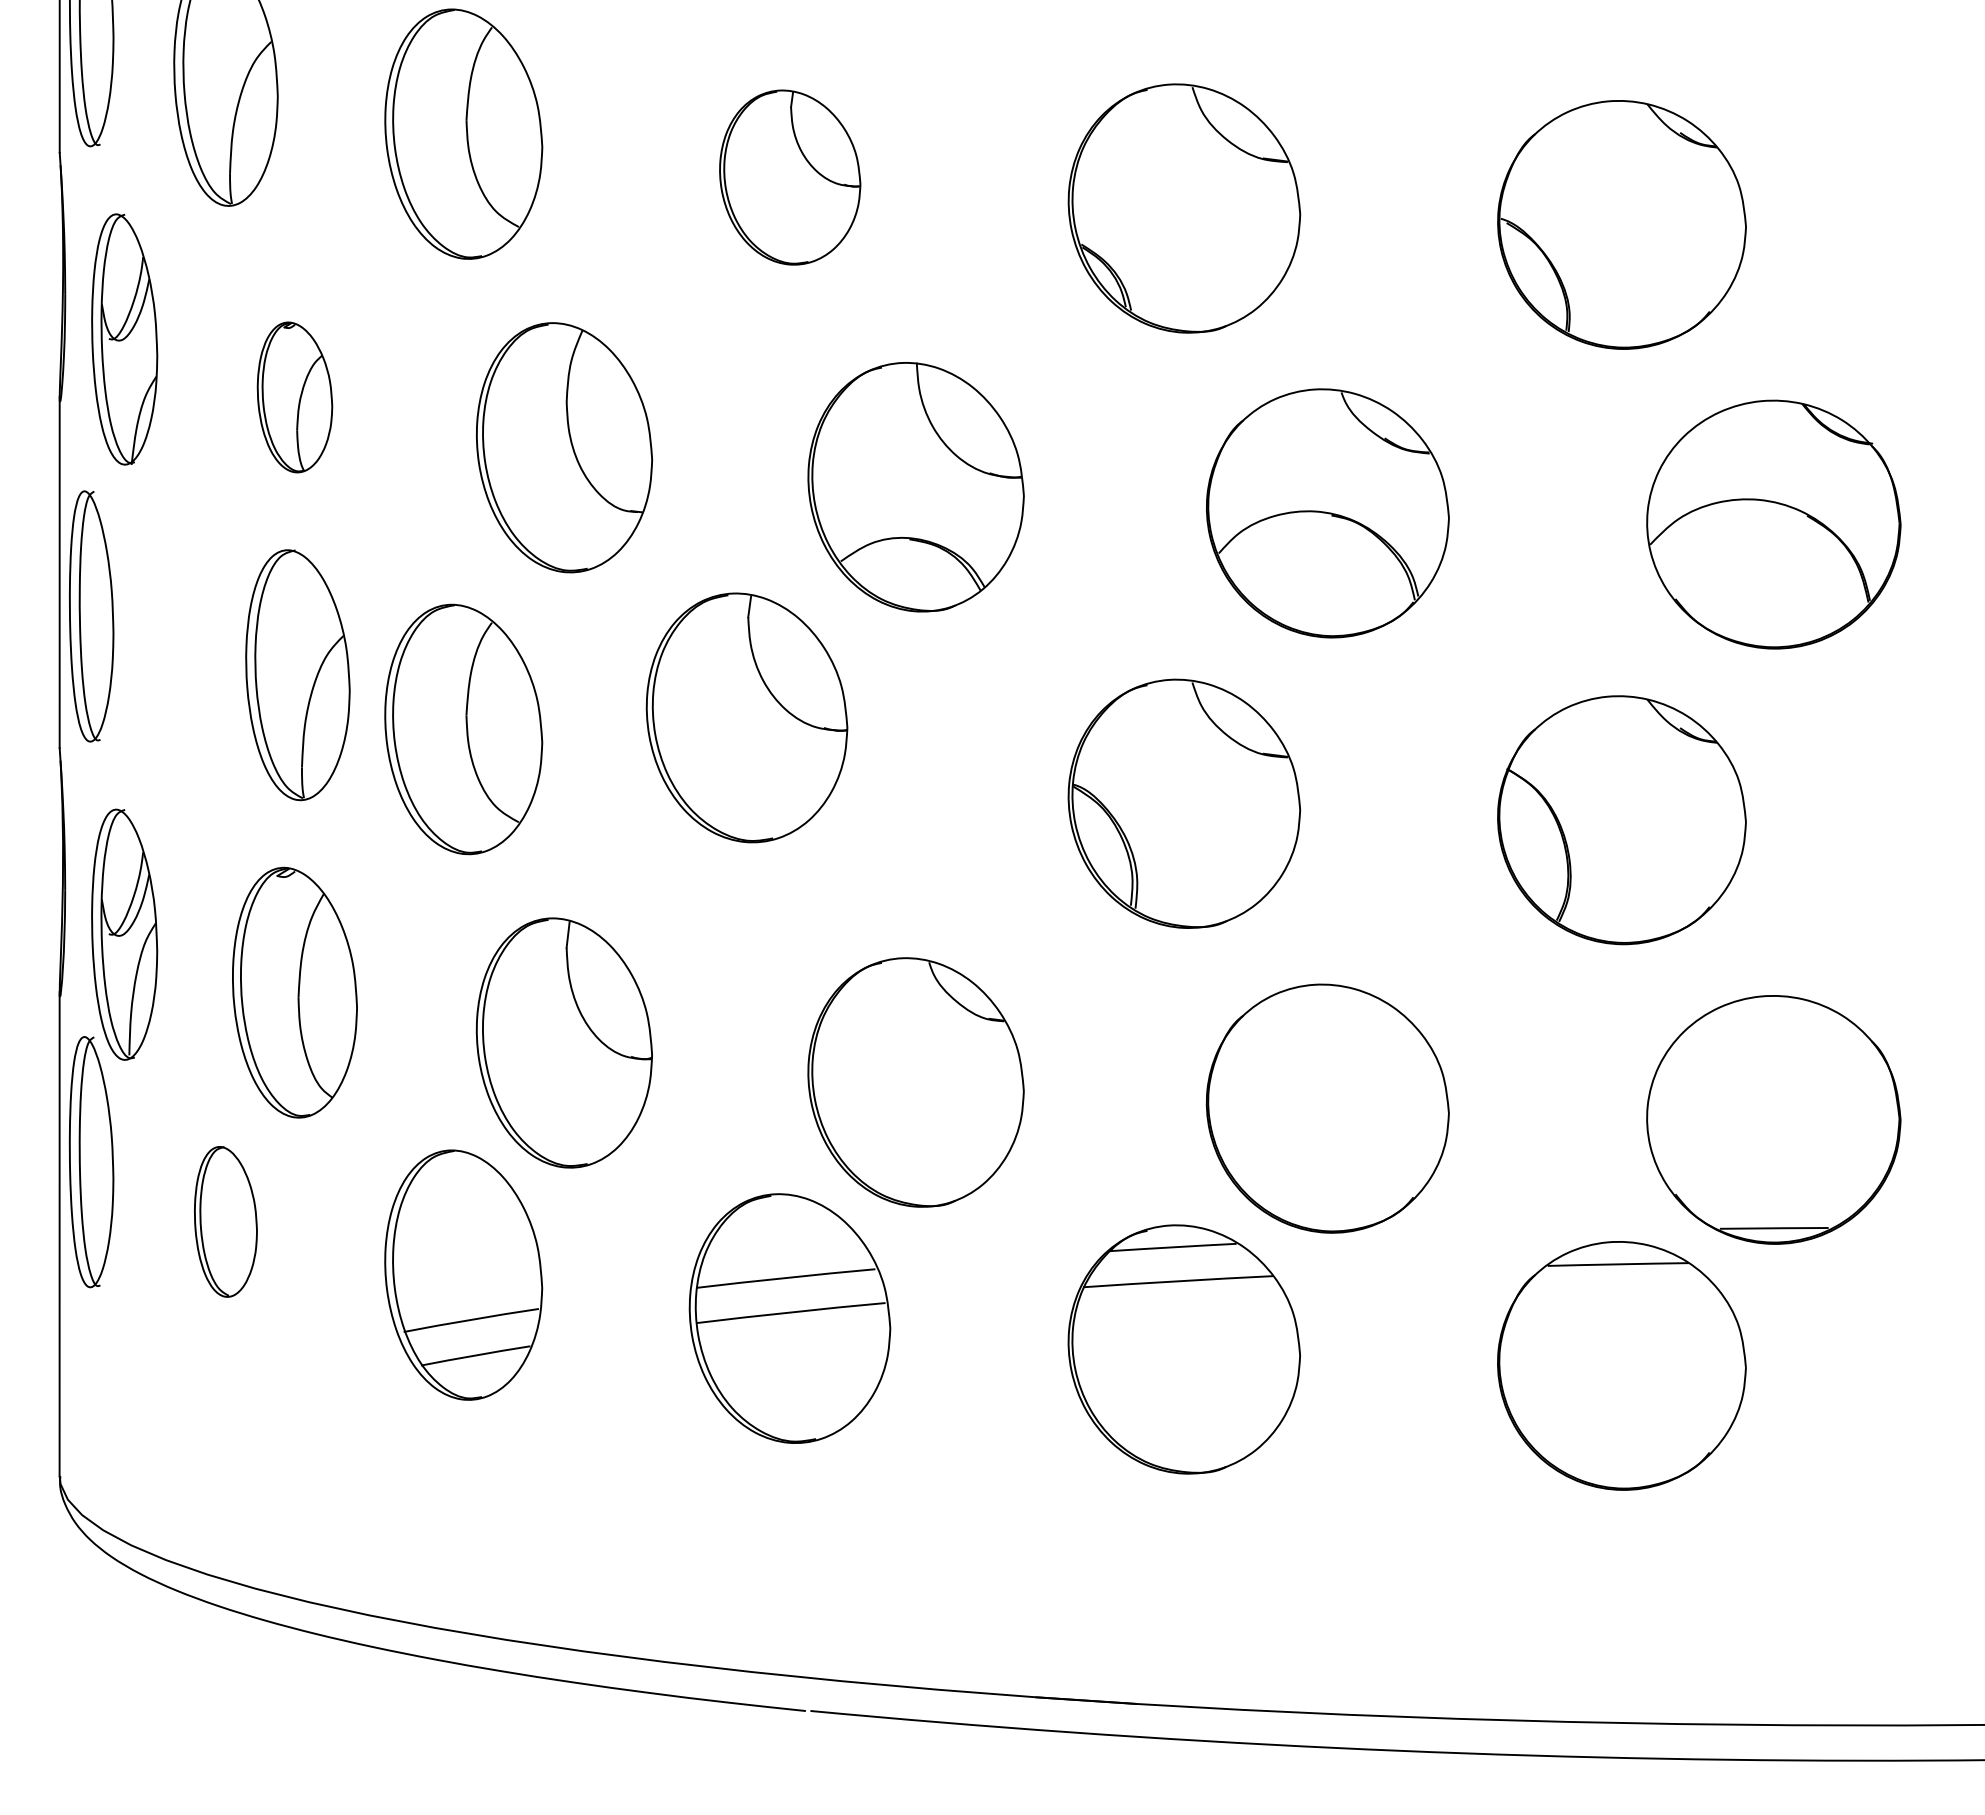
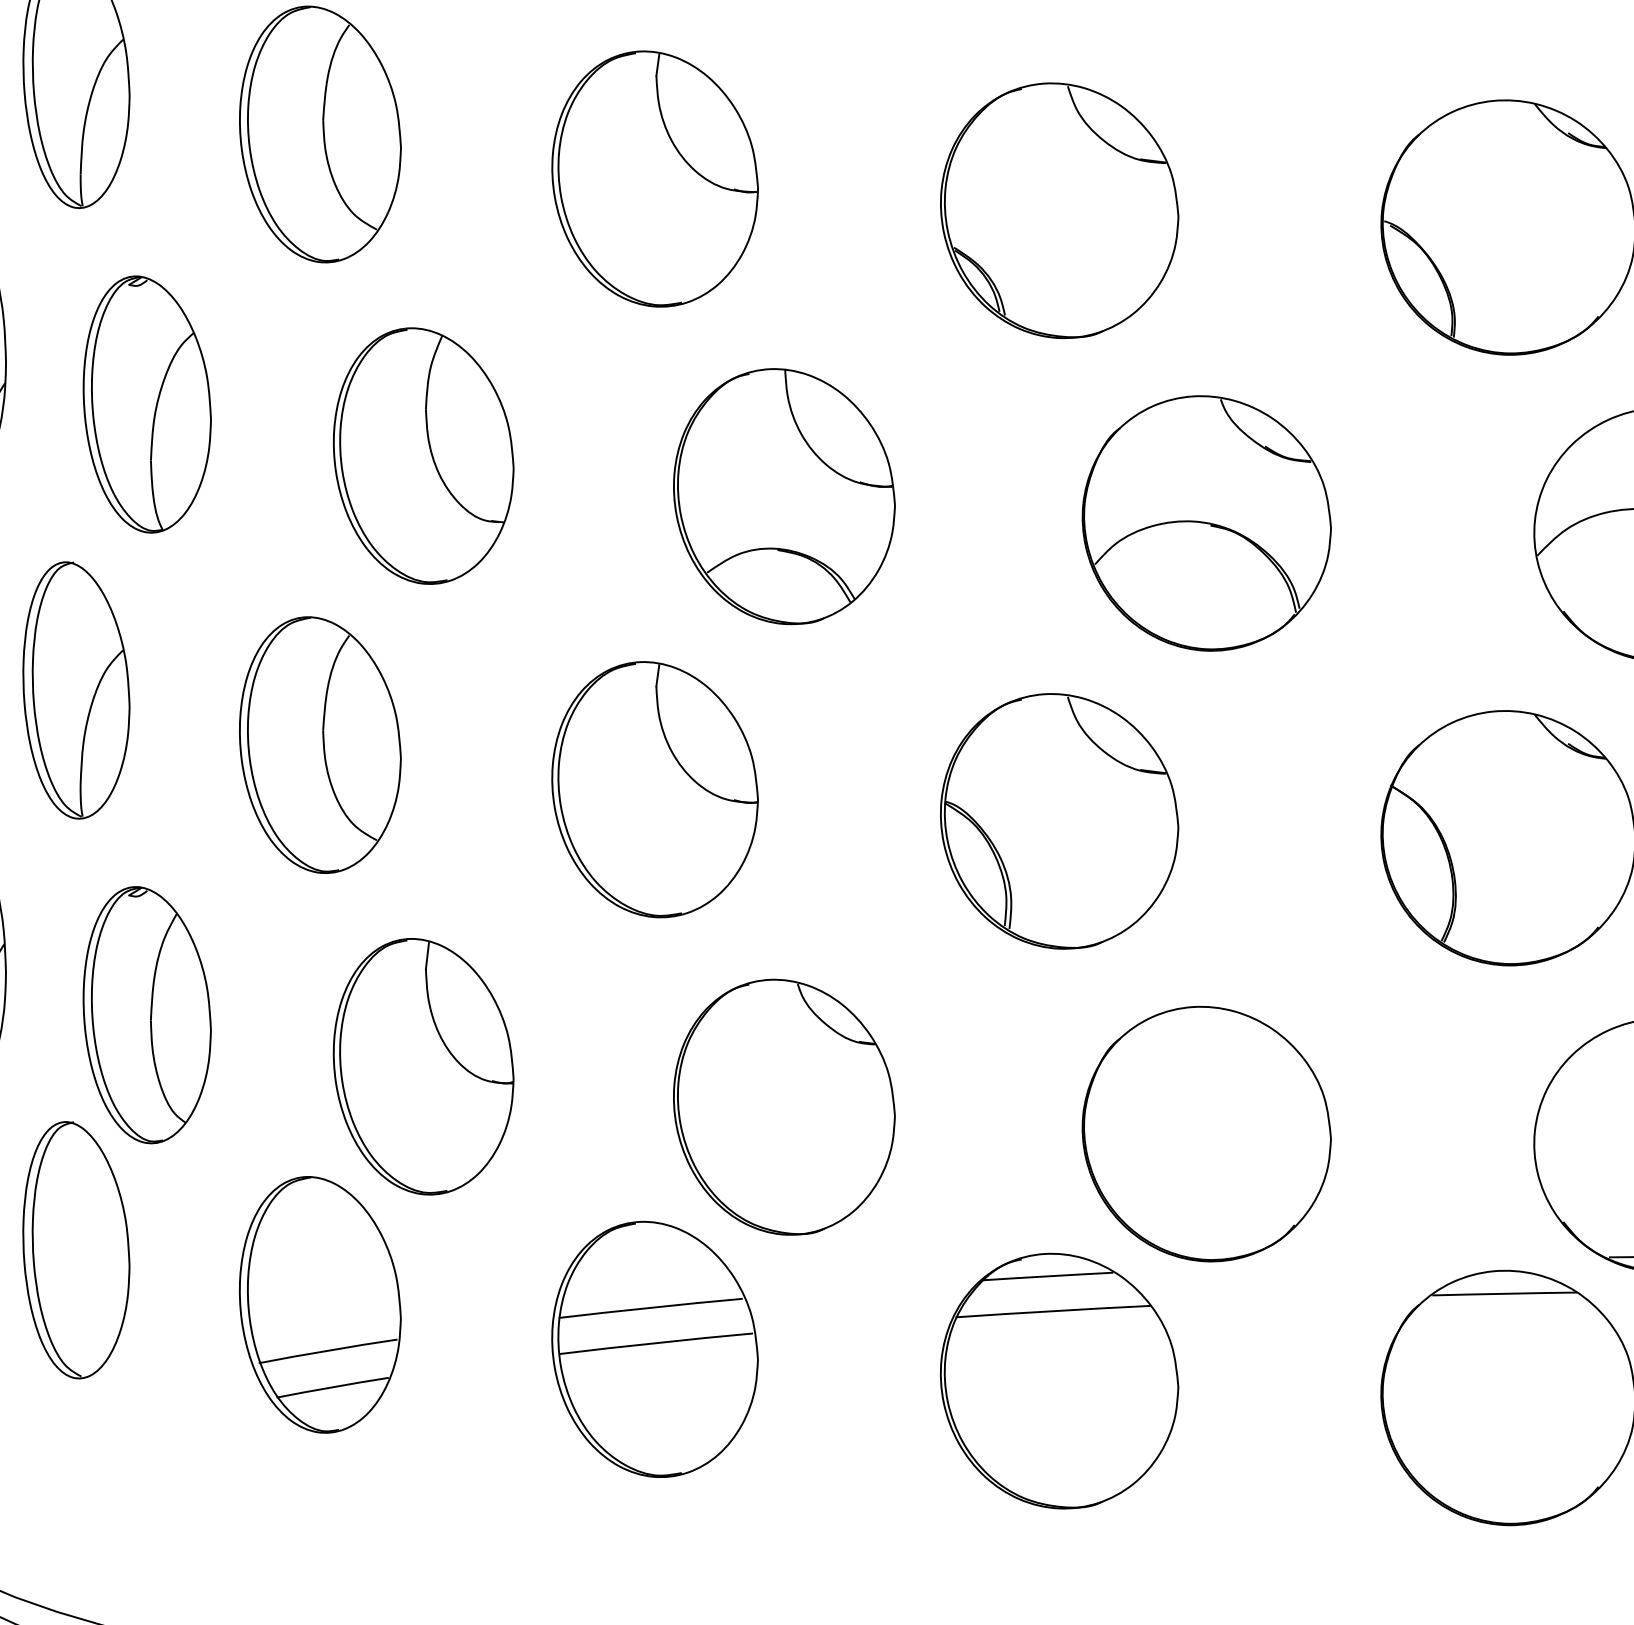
part: (790, 177) -> (655, 178), size x1.43
part: (294, 397) -> (146, 404), size x1.67
part: (297, 675) -> (75, 690), moved
part: (746, 717) -> (654, 789), moved
part: (225, 1221) -> (75, 1249), size x1.67

